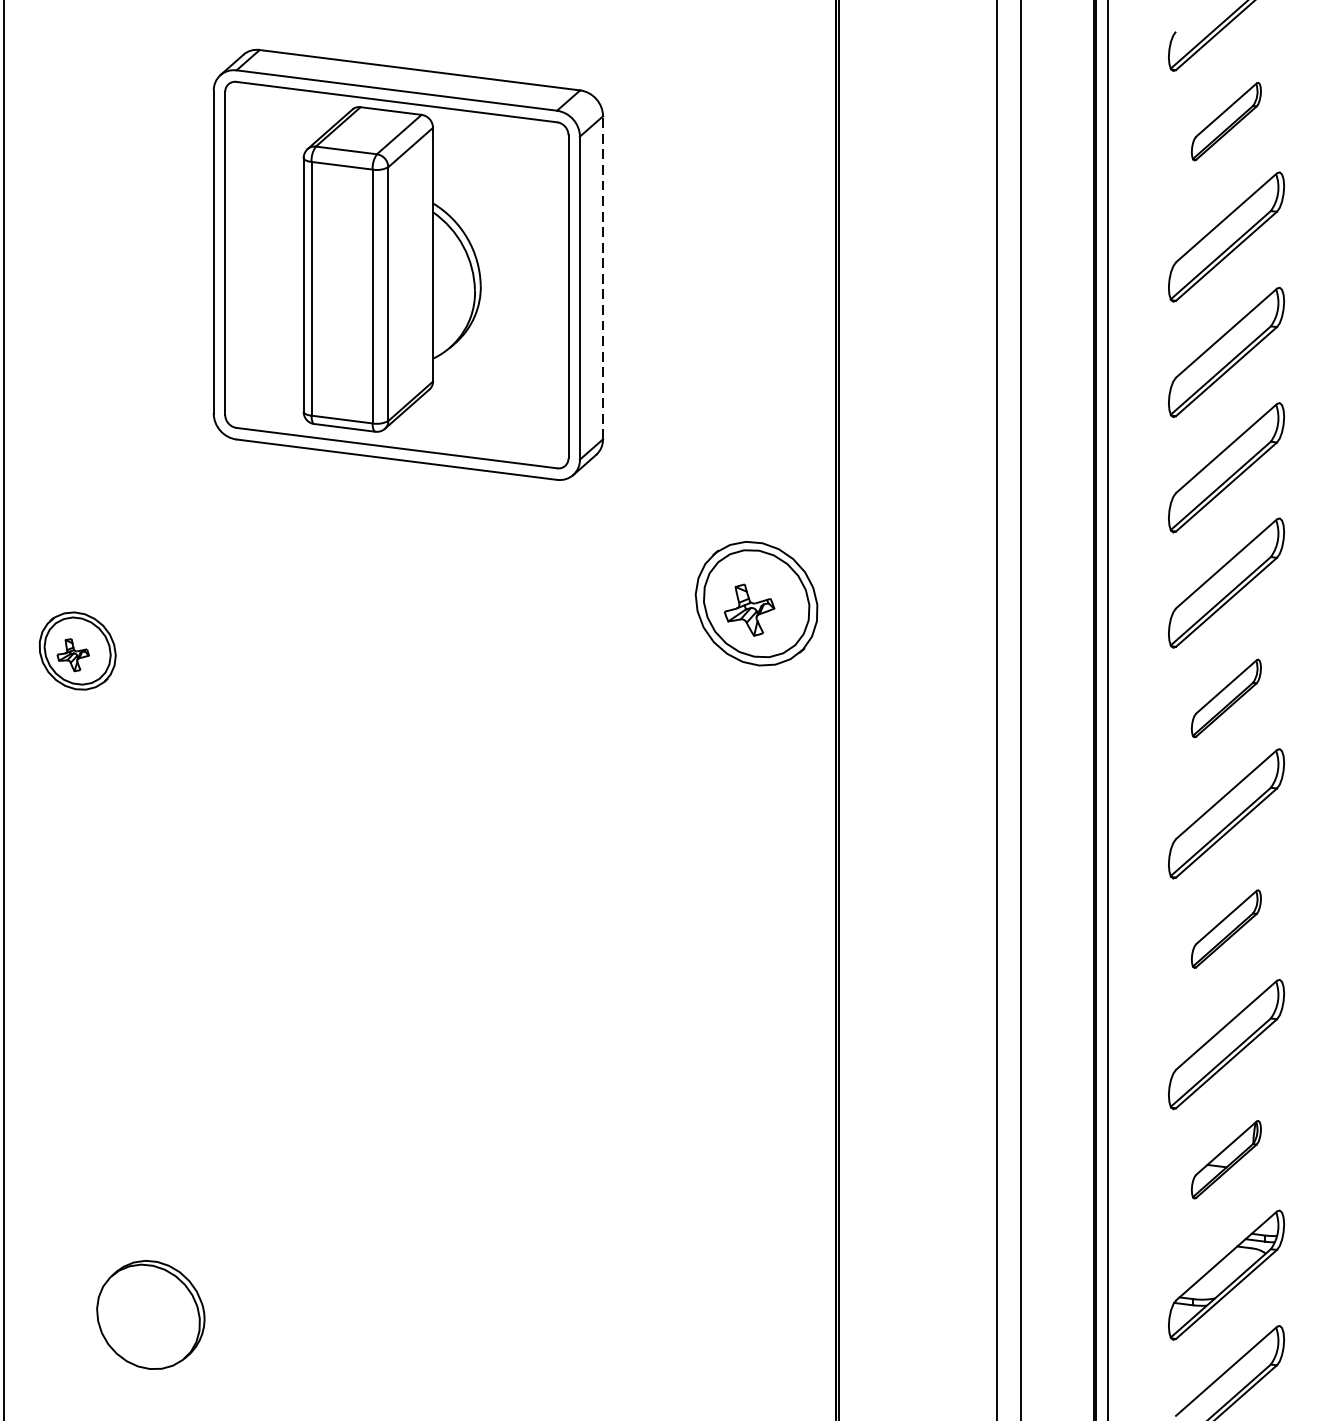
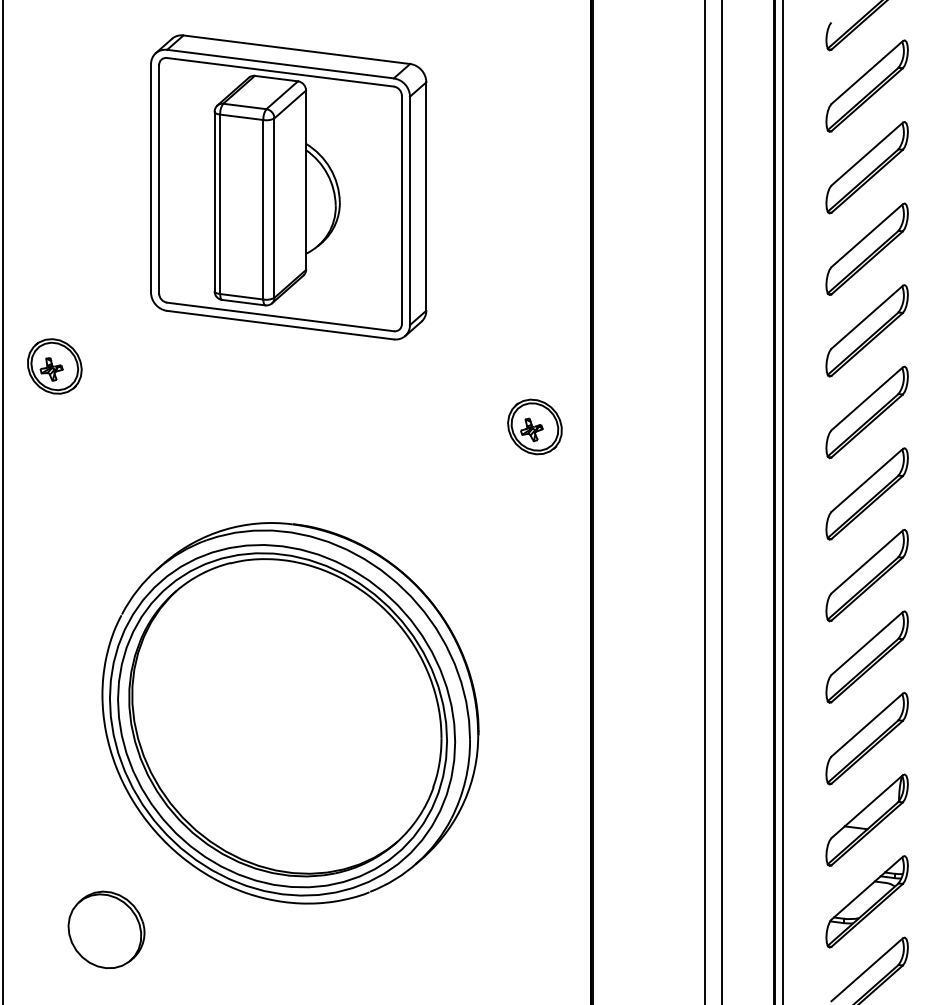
part: (1225, 120) -> (866, 85), size x1.67
line: (603, 277) -> (426, 196), dashed -> solid
part: (756, 603) -> (534, 426), size x0.62
part: (77, 651) -> (54, 366), moved
part: (1225, 697) -> (866, 493), size x1.67
part: (1225, 928) -> (866, 656), size x1.67
part: (410, 1008) -> (290, 713), added
part: (1225, 1158) -> (866, 819), size x1.67

